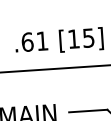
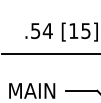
text: (34, 42) -> (41, 31), .61 -> .54

